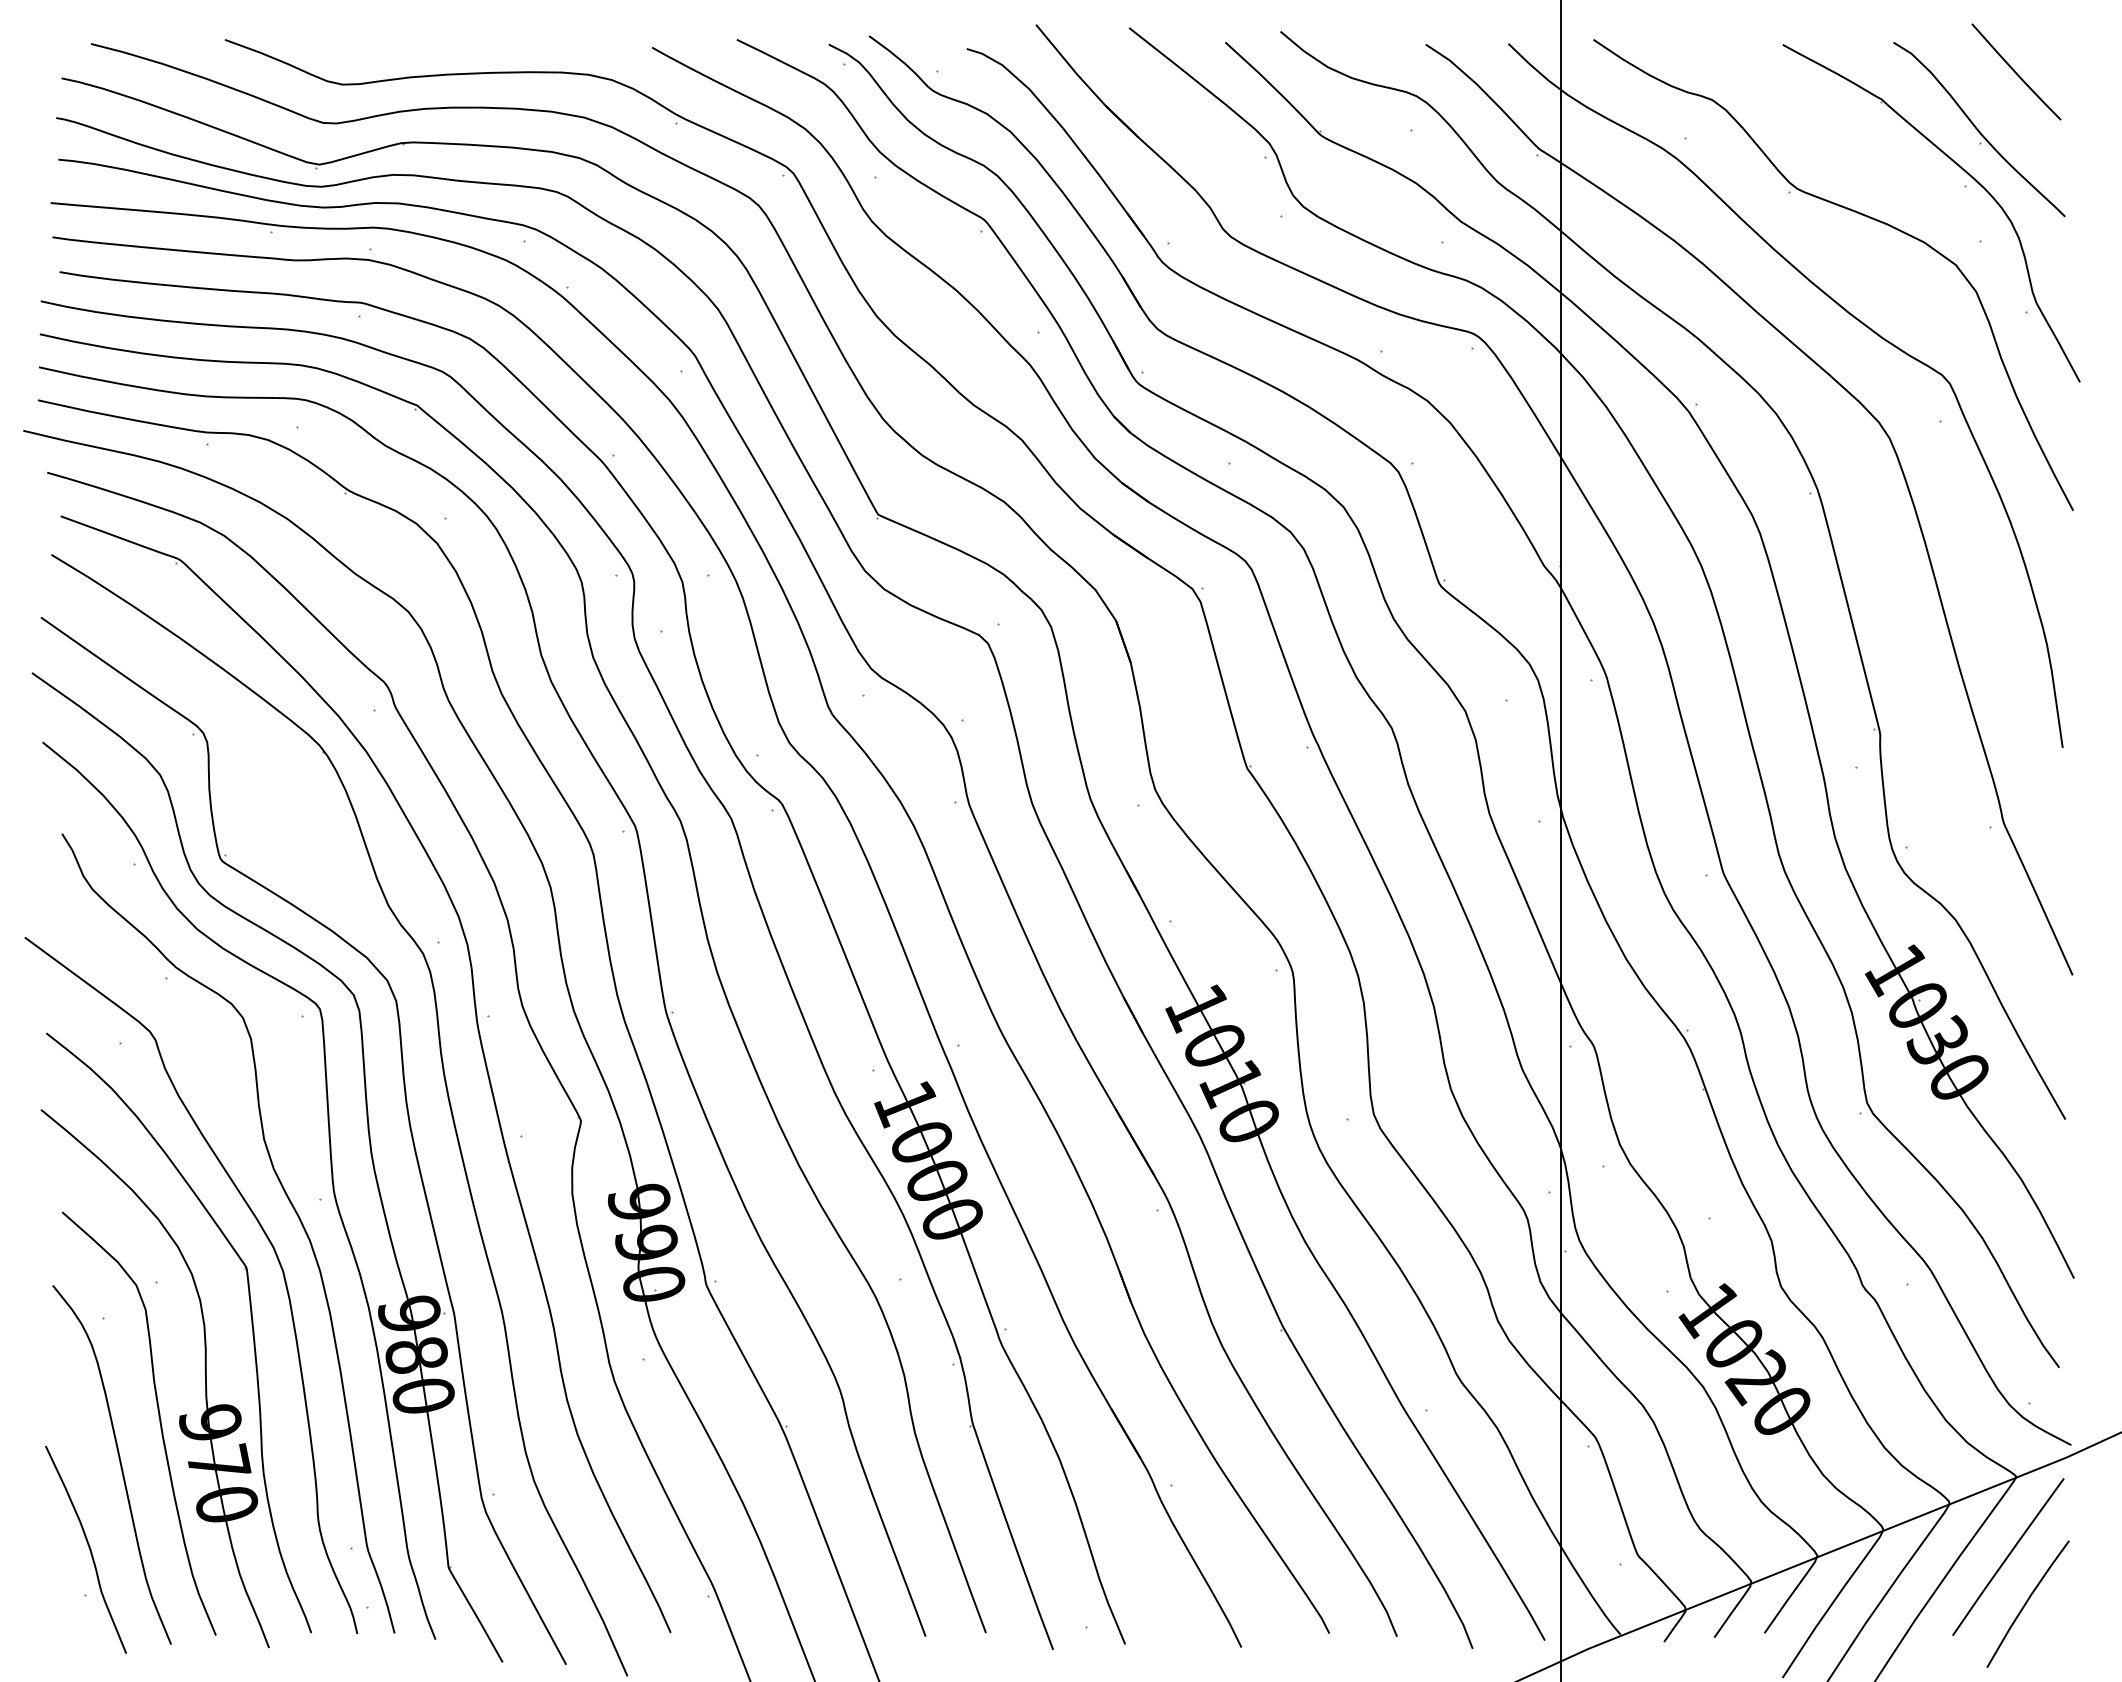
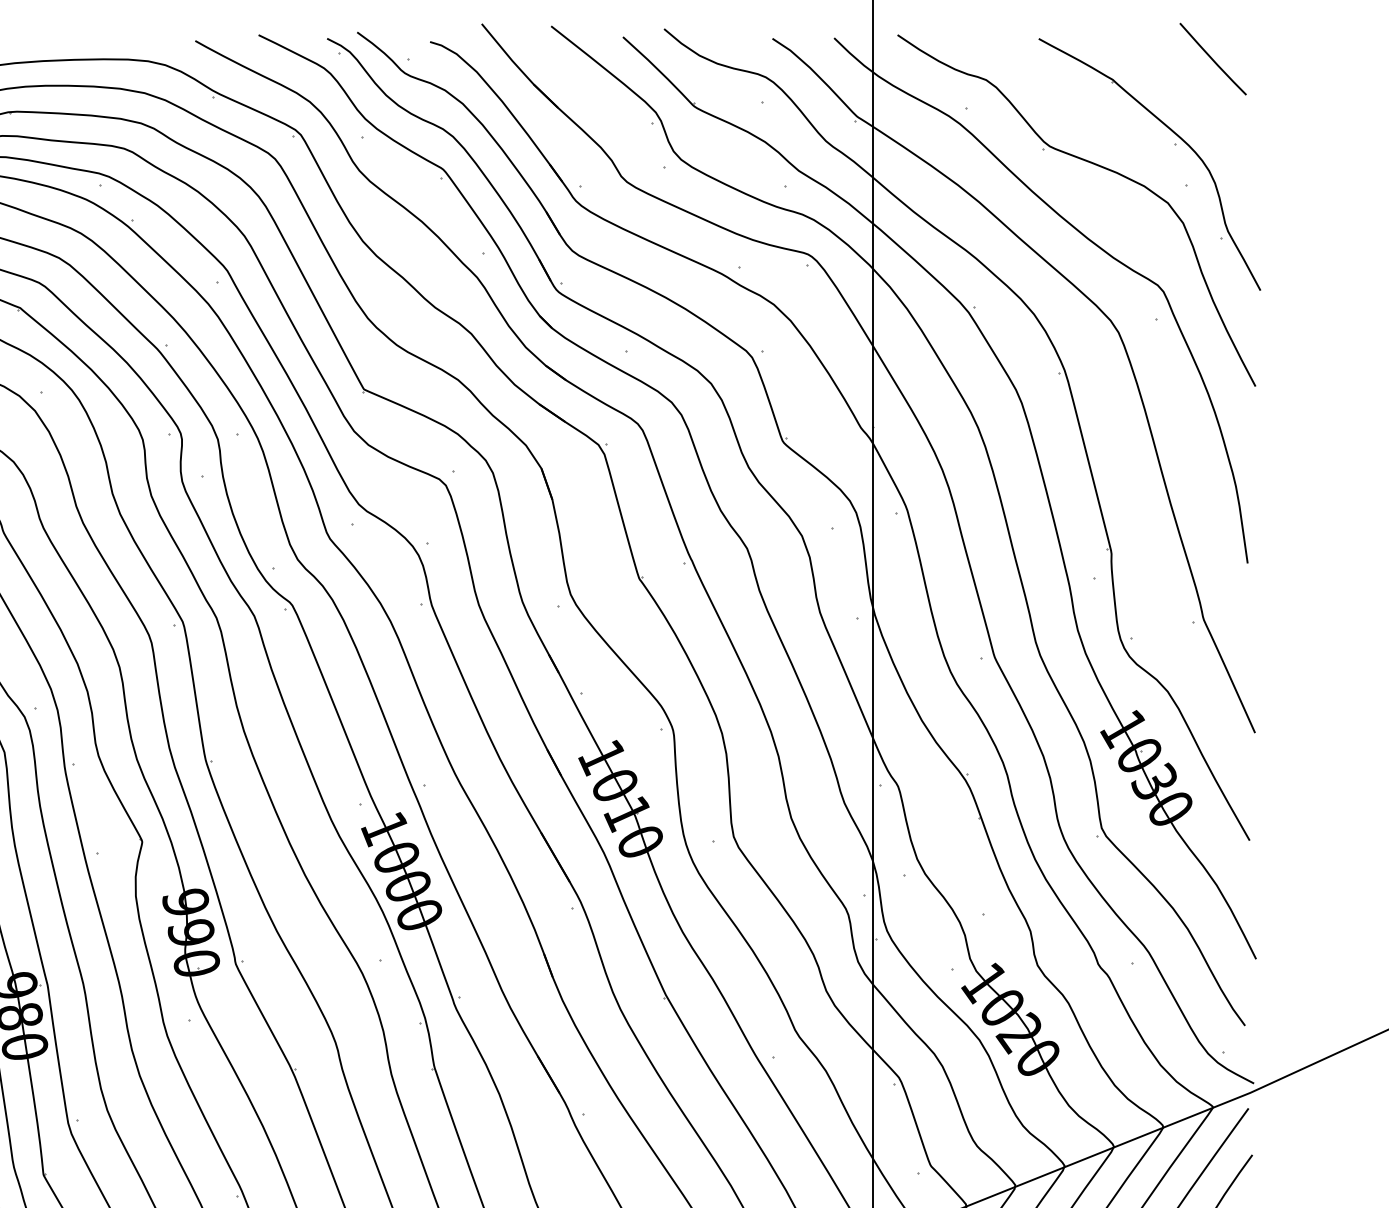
part: (1979, 129) -> (1185, 102), removed

